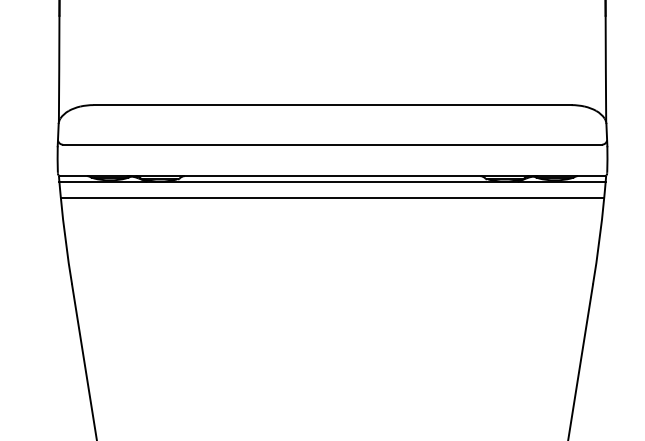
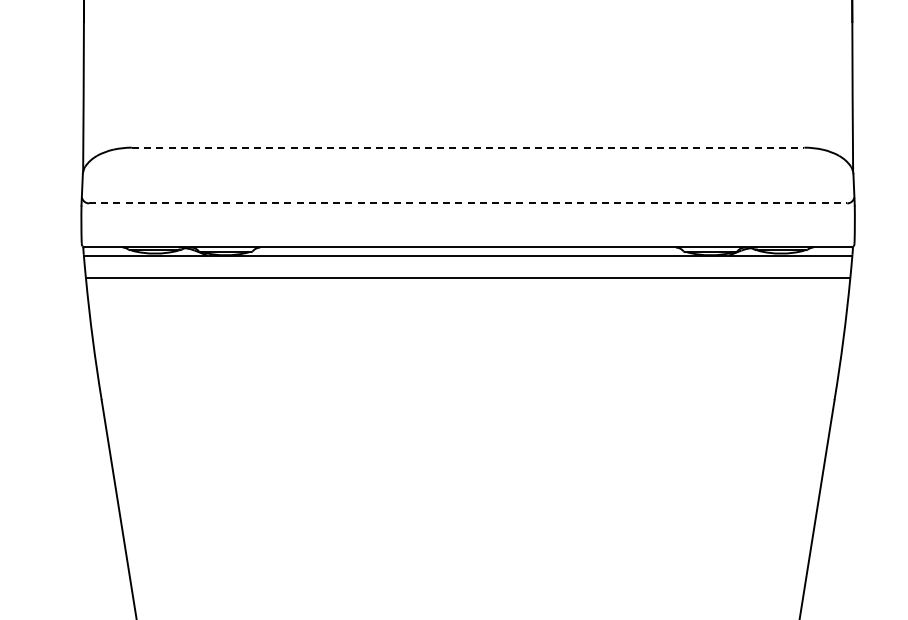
line: (332, 104) -> (468, 147), solid -> dashed
line: (332, 144) -> (468, 203), solid -> dashed

